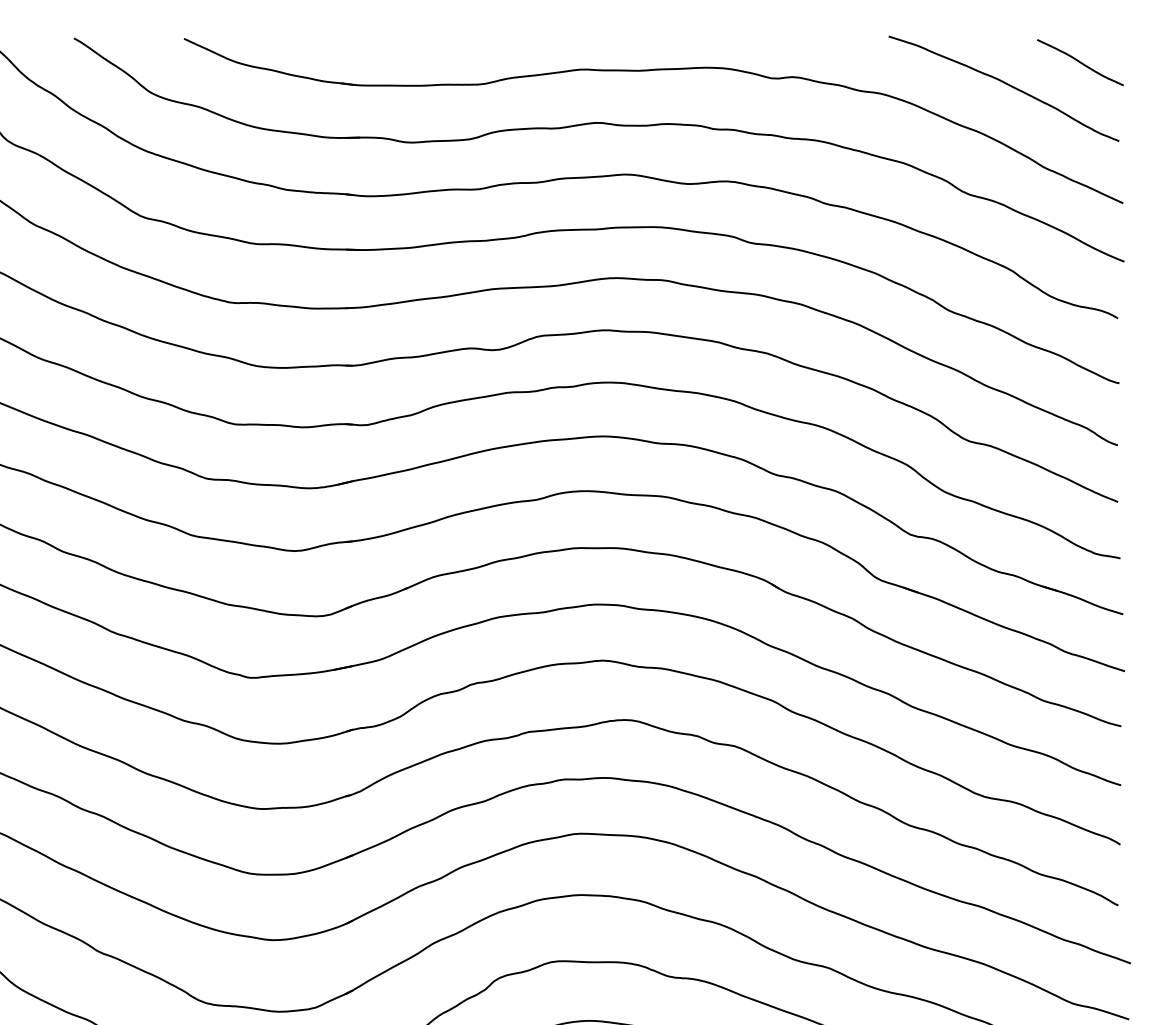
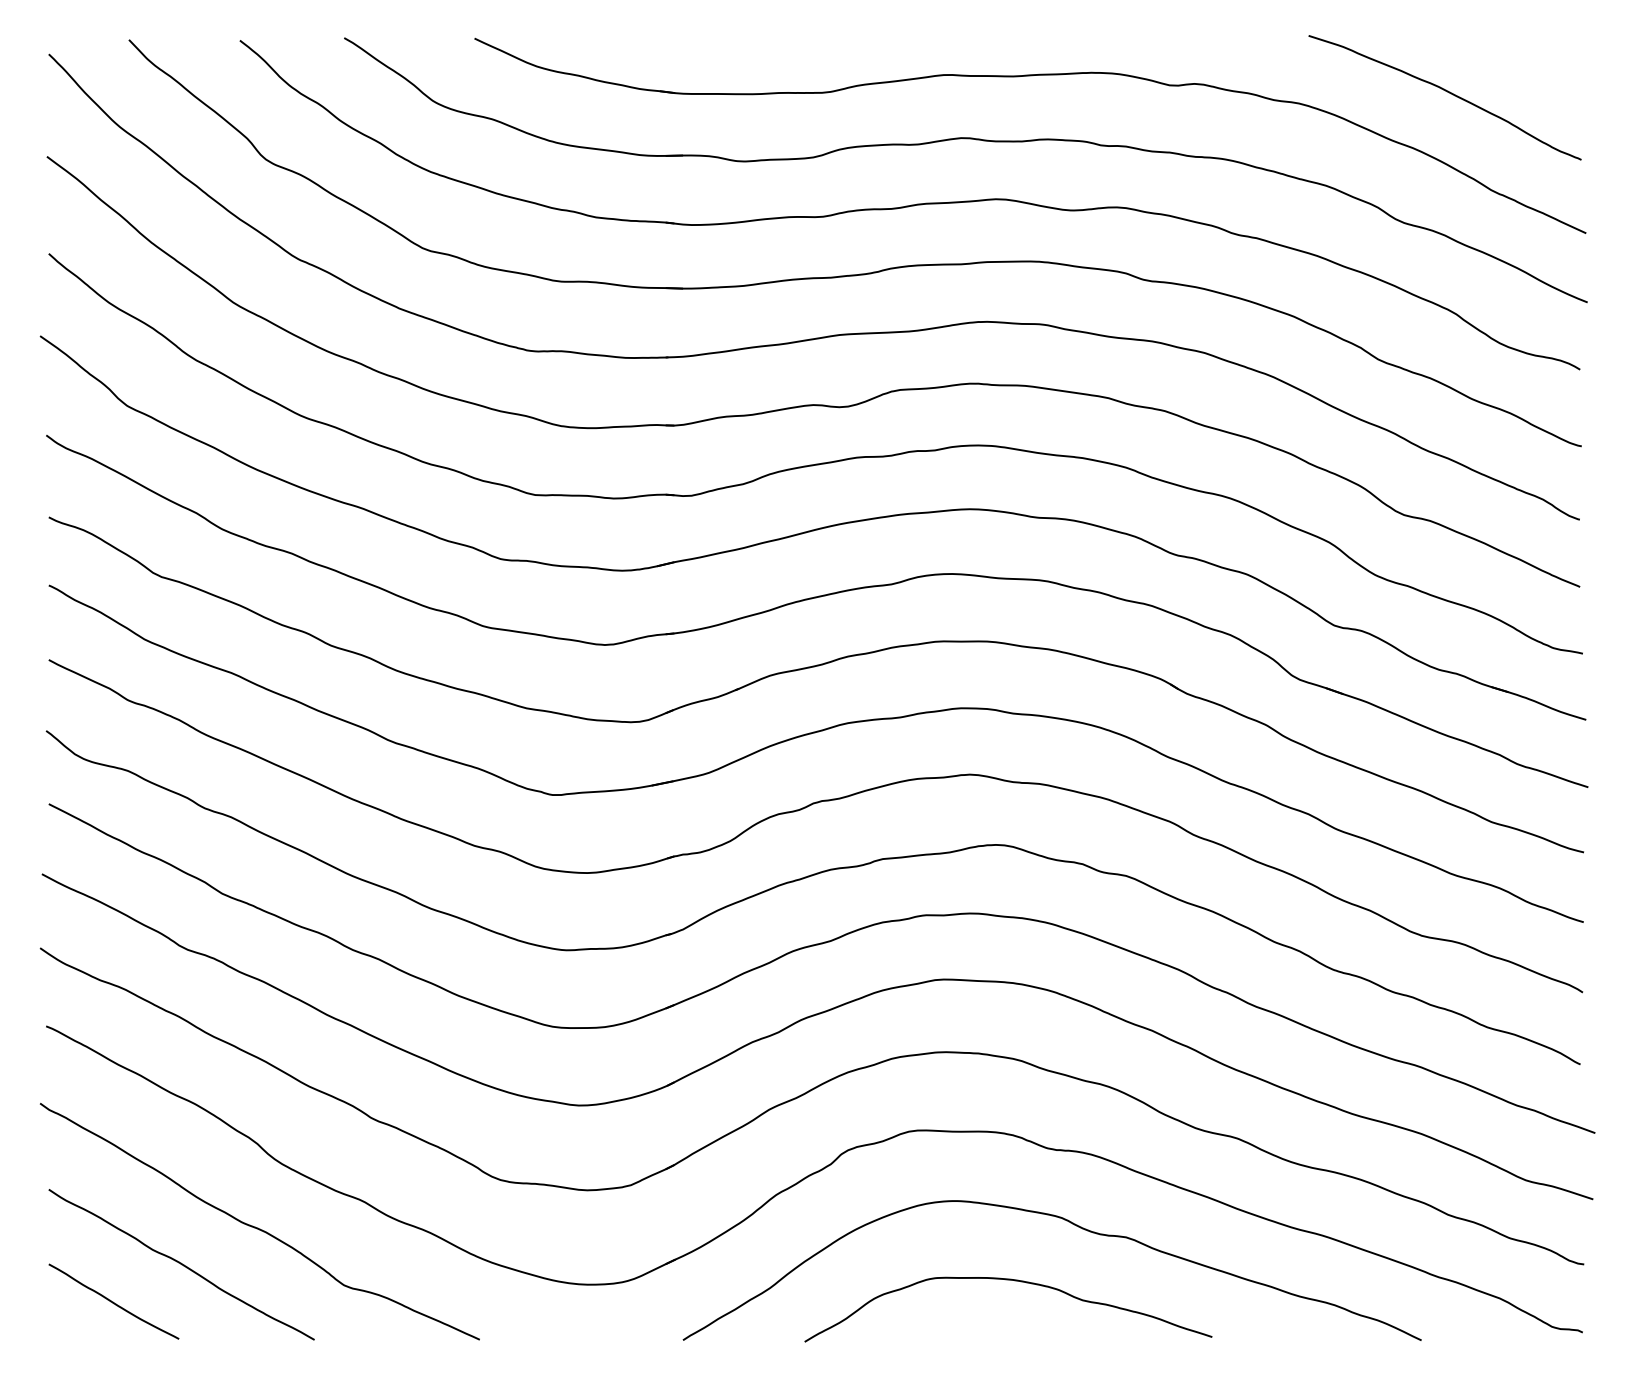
curve: (1080, 62) -> (1535, 66), removed

